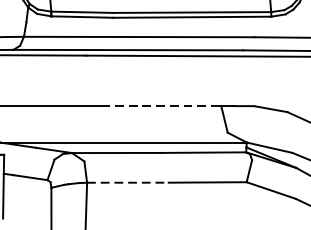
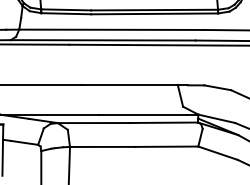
line: (162, 106) -> (130, 85), dashed -> solid
line: (127, 182) -> (102, 146), dashed -> solid

